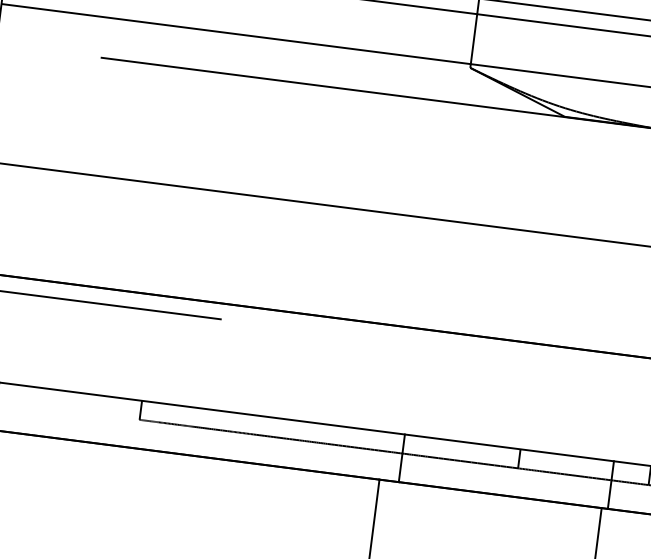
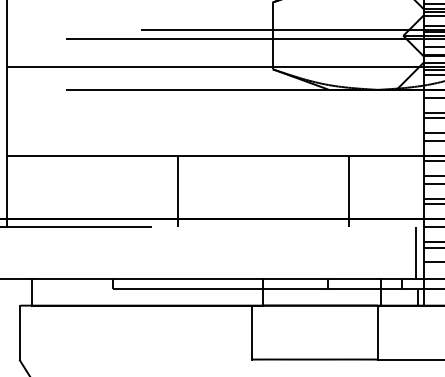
line: (274, 261) -> (177, 191), added
line: (577, 300) -> (349, 191), added

